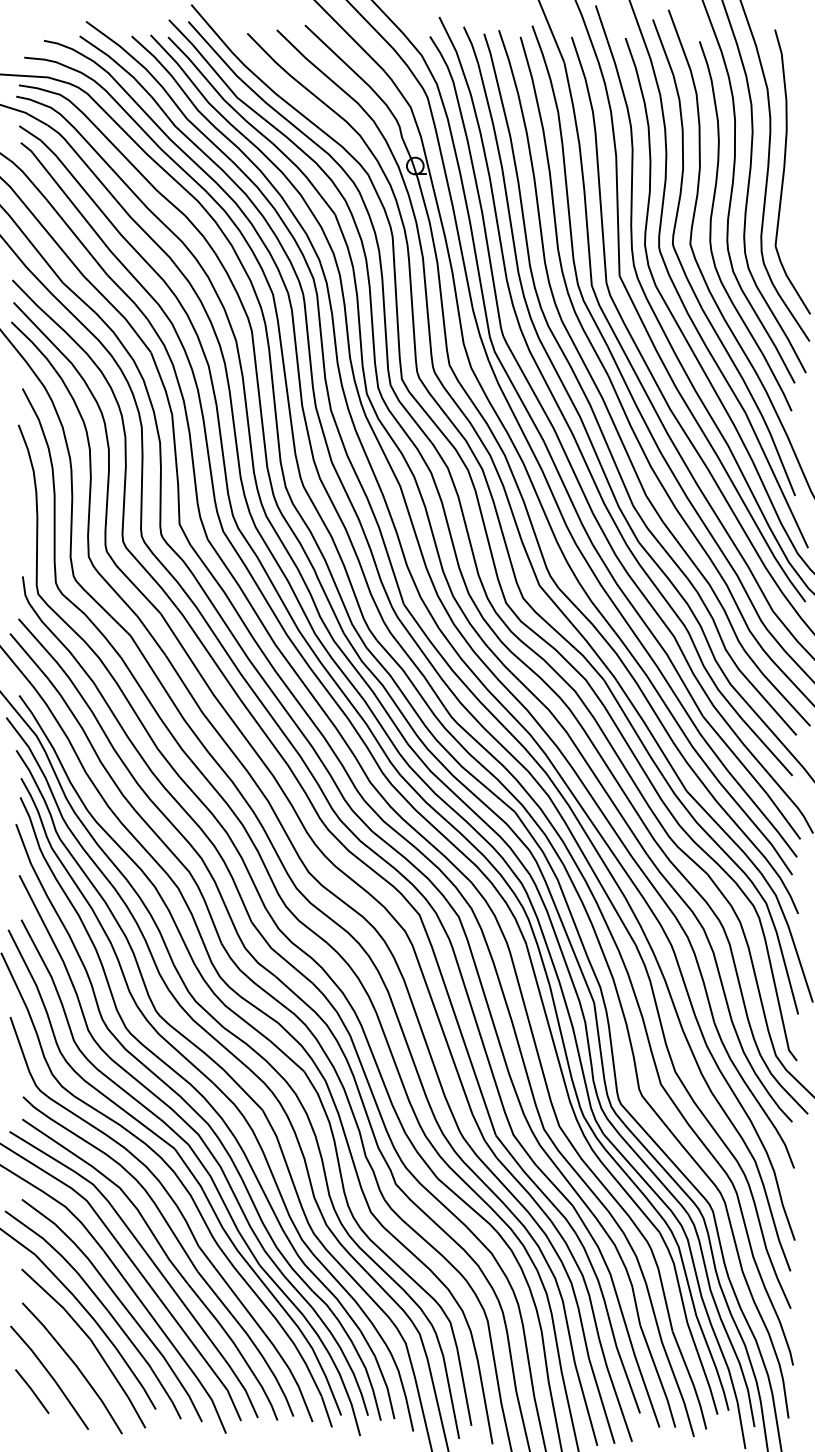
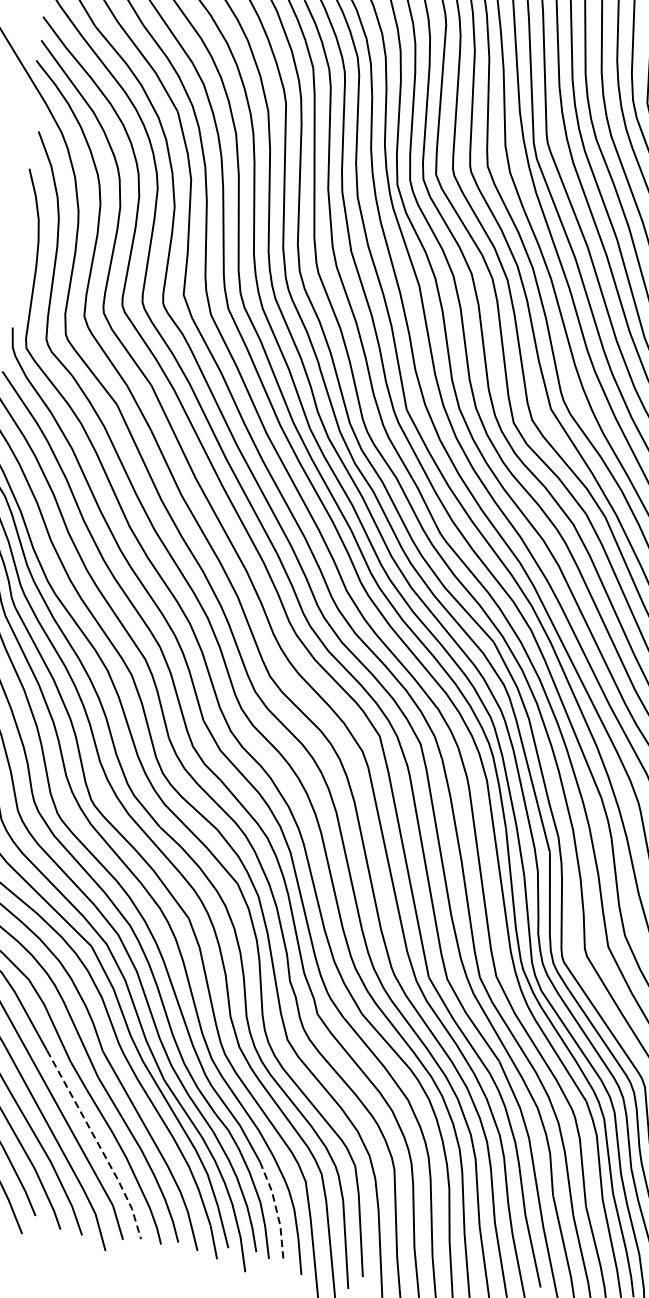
line: (206, 1334) -> (98, 1144), solid -> dashed
line: (381, 1373) -> (276, 1209), solid -> dashed

